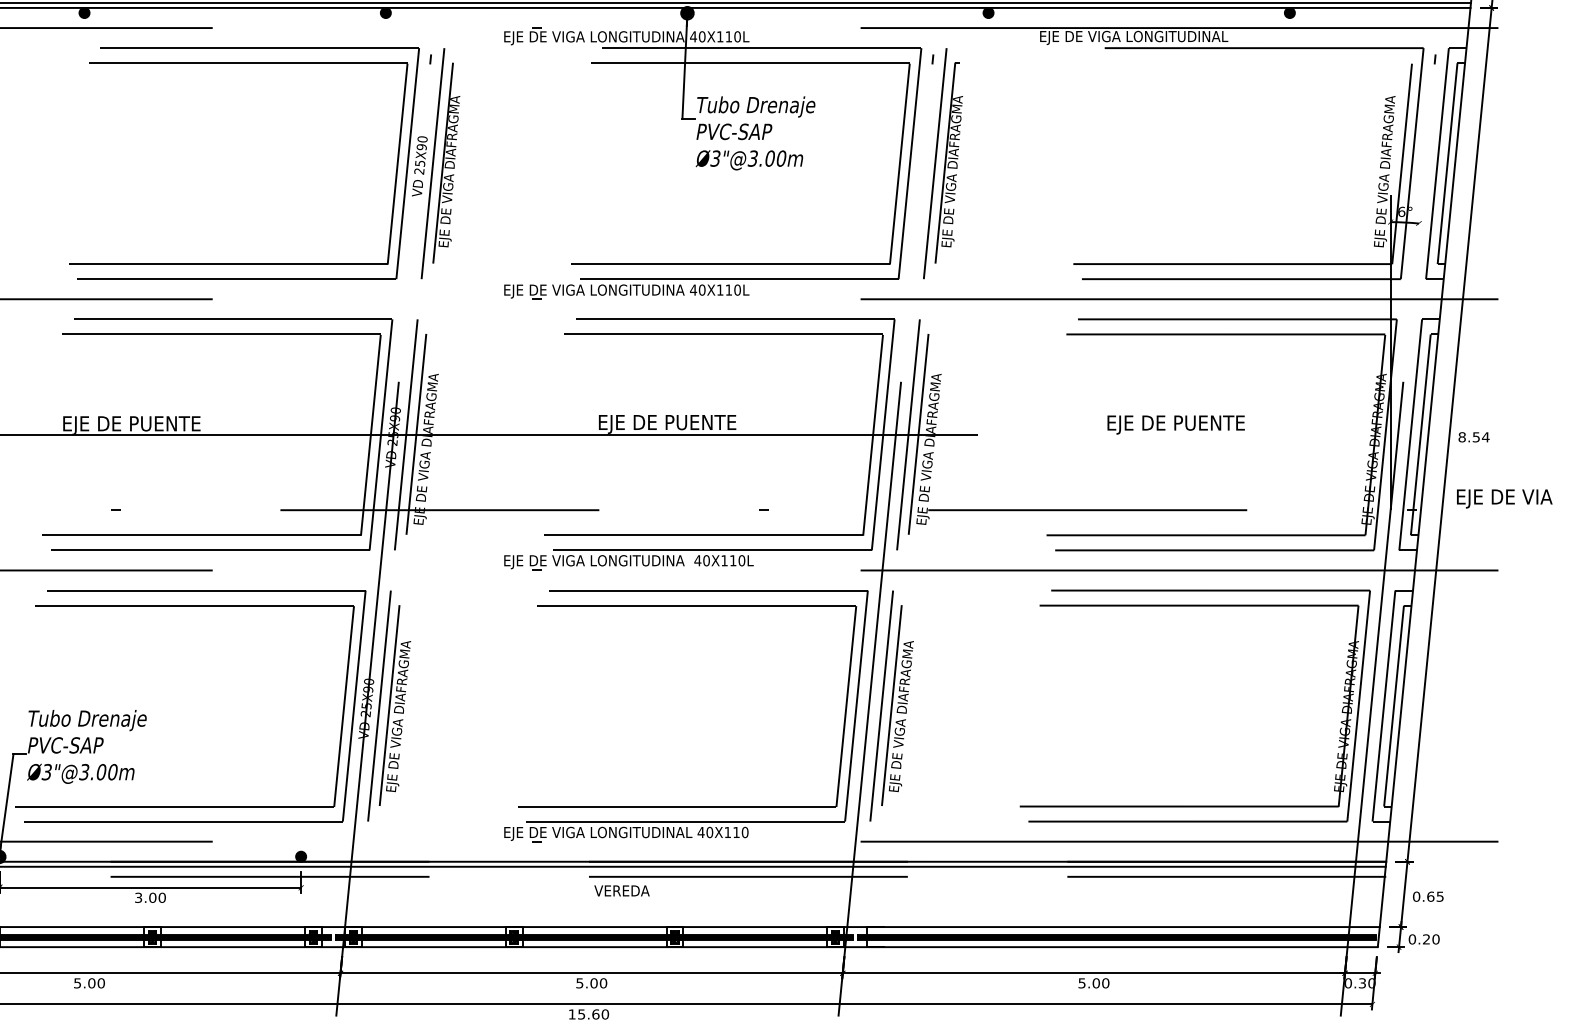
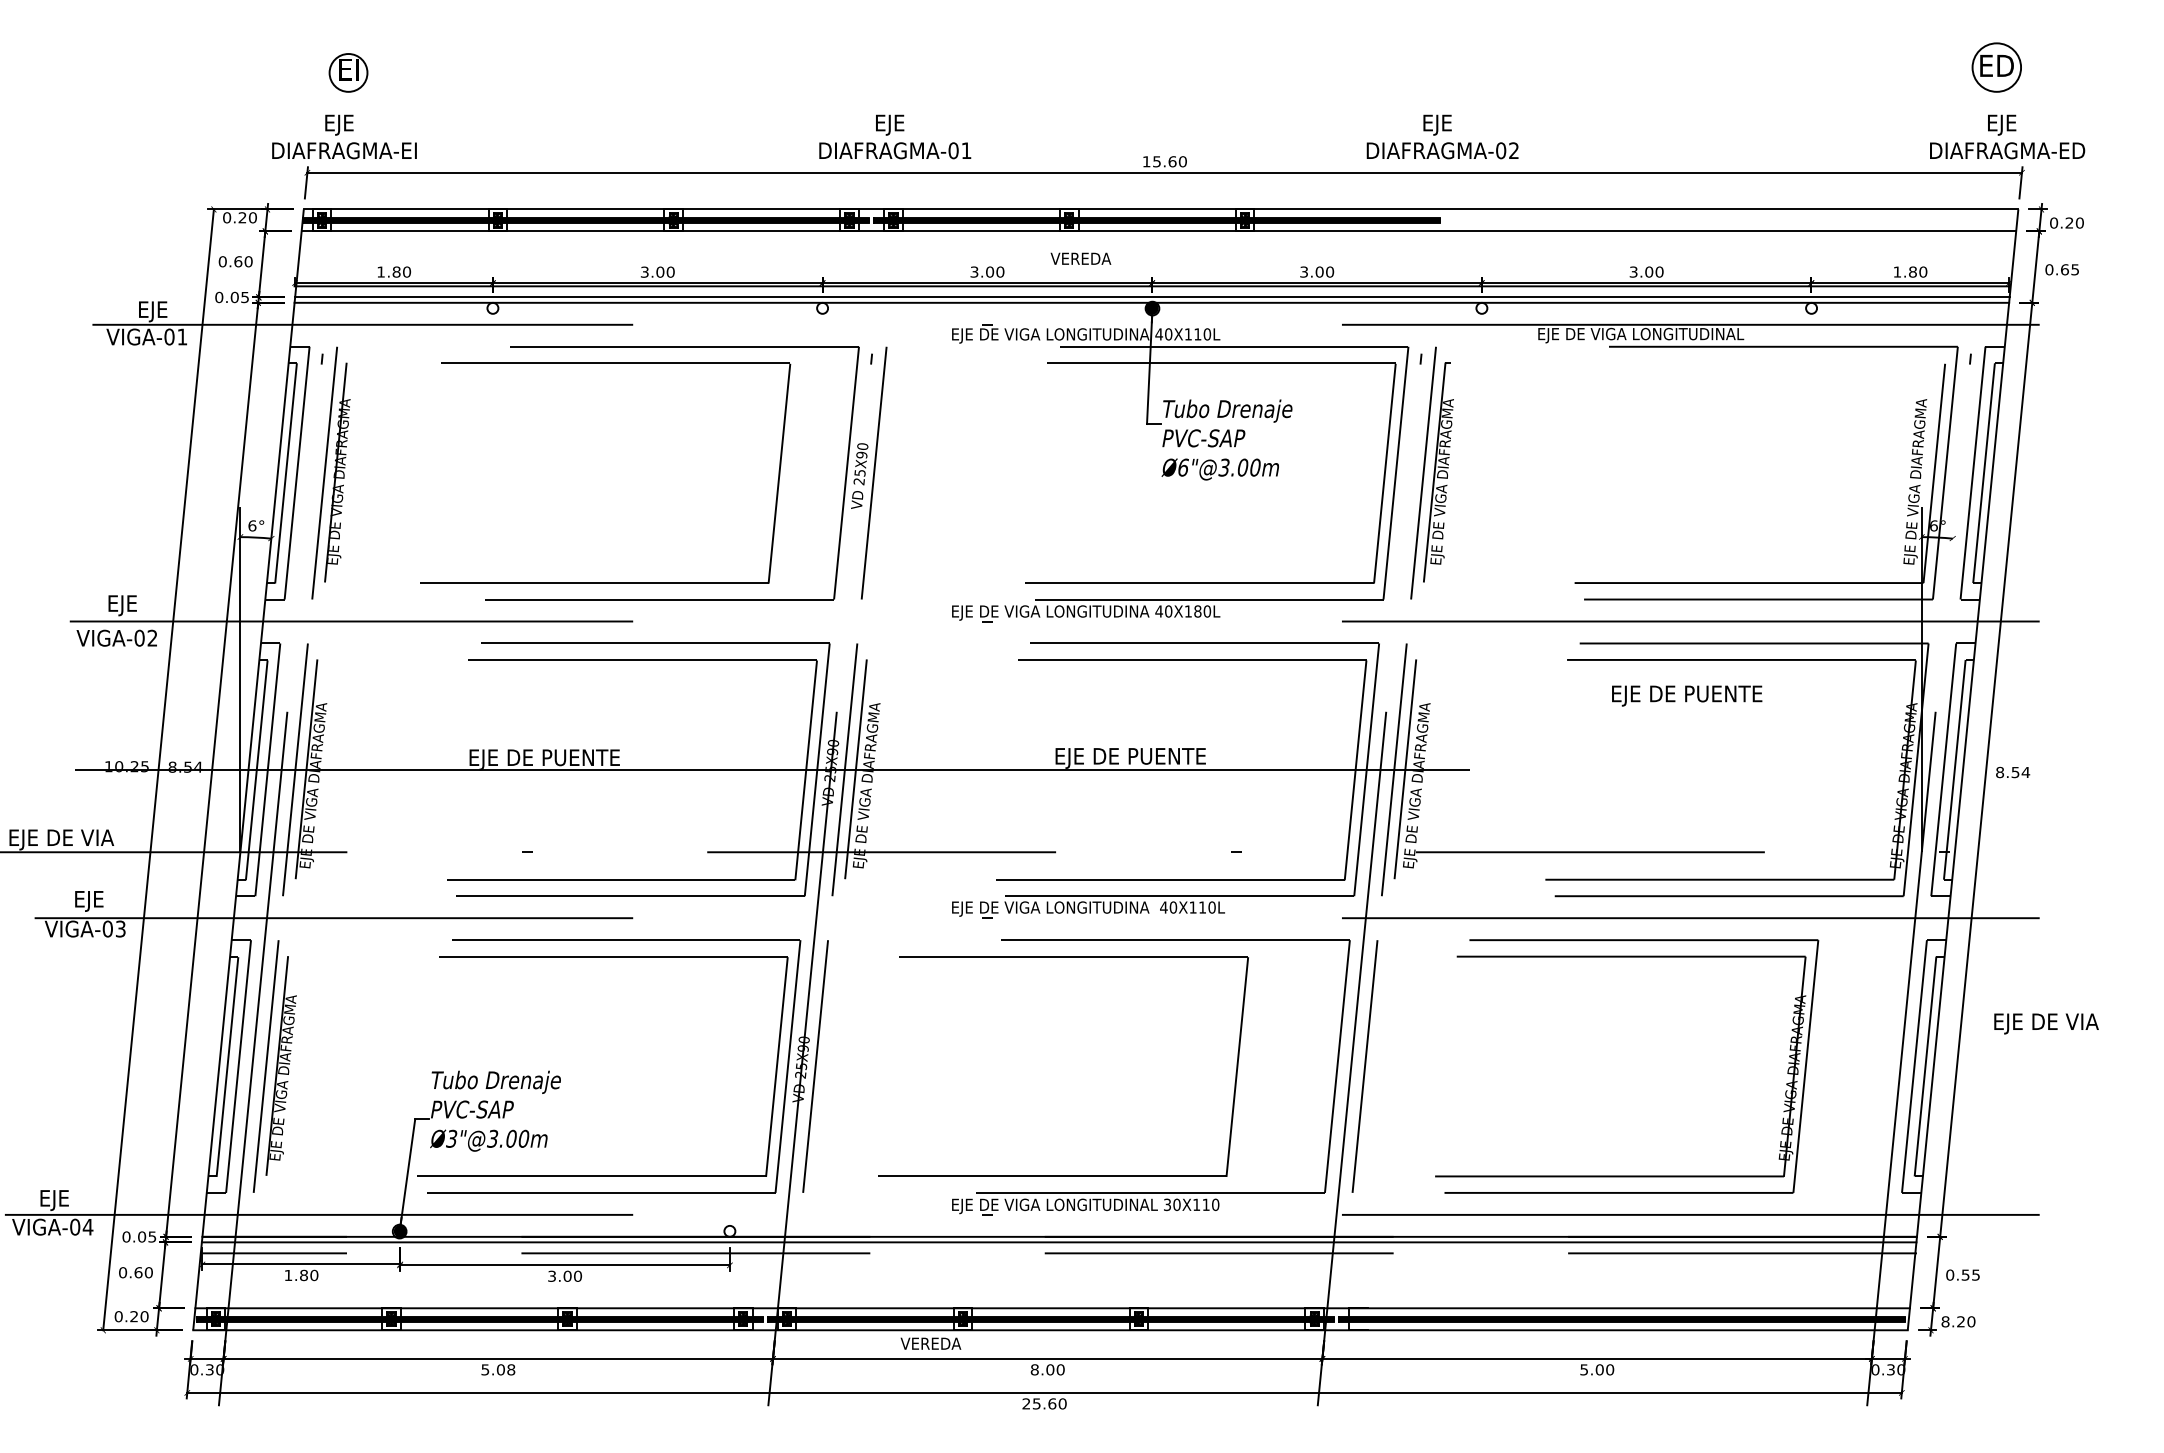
fill: (84, 12) -> (492, 307), removed
fill: (385, 12) -> (822, 307), removed
fill: (988, 12) -> (1481, 307), removed
fill: (1289, 12) -> (1811, 307), removed
part: (238, 63) -> (605, 363), moved
text: (714, 158) -> (1182, 467), Ø3"@3.00m -> Ø6"@3.00m
part: (446, 163) -> (888, 472), removed
text: (728, 290) -> (1197, 611), 40X110L -> 40X180L
text: (1176, 424) -> (1687, 695), moved
text: (1504, 498) -> (2046, 1023), moved
part: (687, 606) -> (1063, 957), moved
part: (1195, 606) -> (1627, 957), moved
part: (394, 705) -> (832, 1065), removed
part: (897, 705) -> (1382, 1065), removed
text: (701, 832) -> (1167, 1204), 40X110 -> 30X110
fill: (300, 855) -> (729, 1230), removed
text: (621, 890) -> (930, 1343), moved
text: (1430, 896) -> (1965, 1274), 0.65 -> 0.55
text: (1412, 939) -> (1945, 1321), 0.20 -> 8.20
text: (101, 983) -> (511, 1369), 5.00 -> 5.08
text: (579, 983) -> (1034, 1369), 5.00 -> 8.00
text: (572, 1014) -> (1026, 1403), 15.60 -> 25.60

